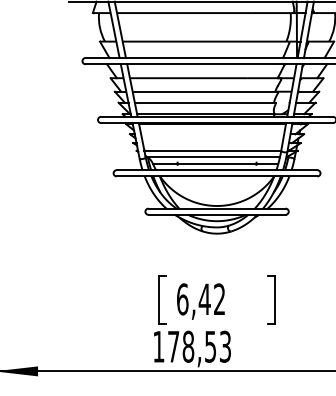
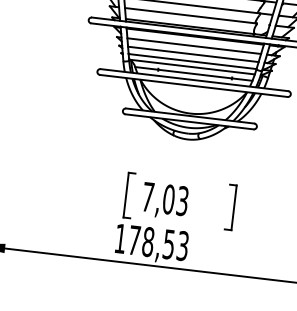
line: (212, 134) -> (194, 46), added
line: (212, 143) -> (193, 54), added
text: (201, 299) -> (165, 199), 6,42 -> 7,03

